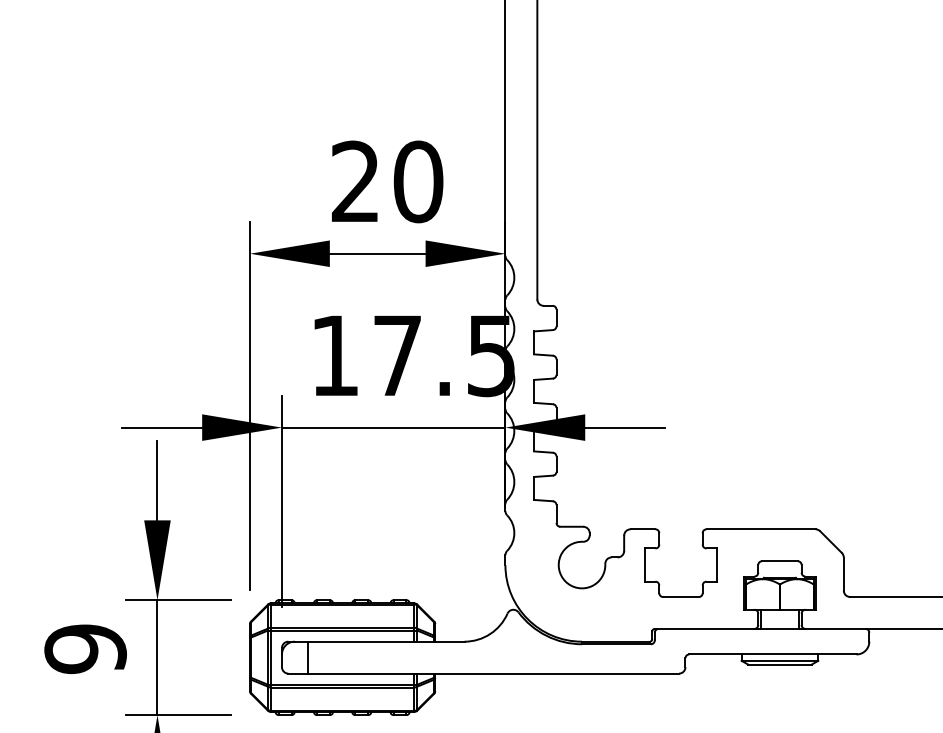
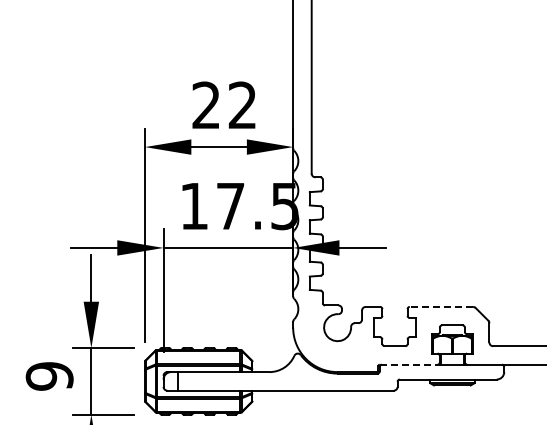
text: (418, 182) -> (242, 105), 20 -> 22
line: (761, 528) -> (441, 306), solid -> dashed
line: (704, 628) -> (408, 364), solid -> dashed

